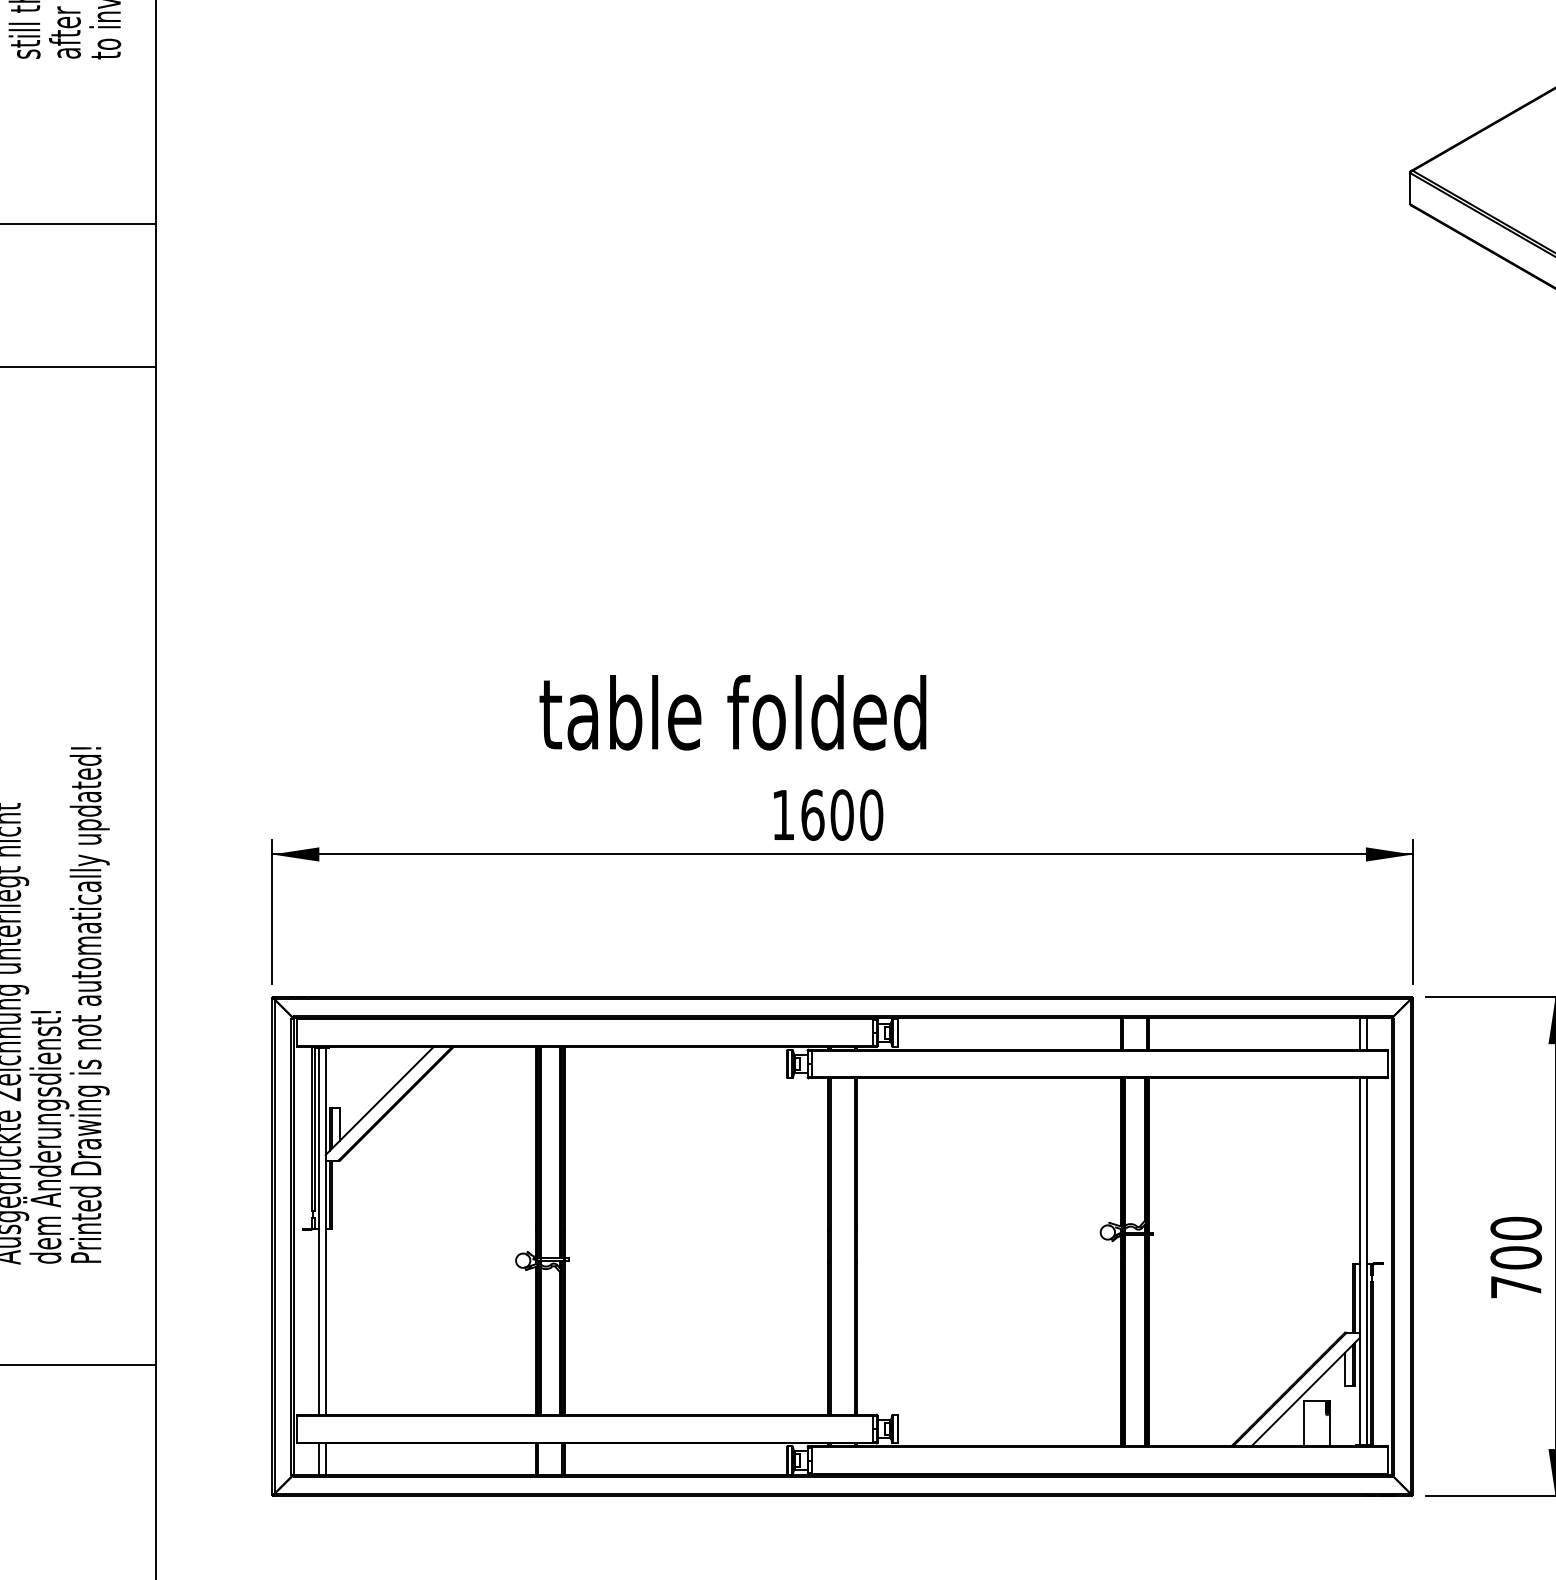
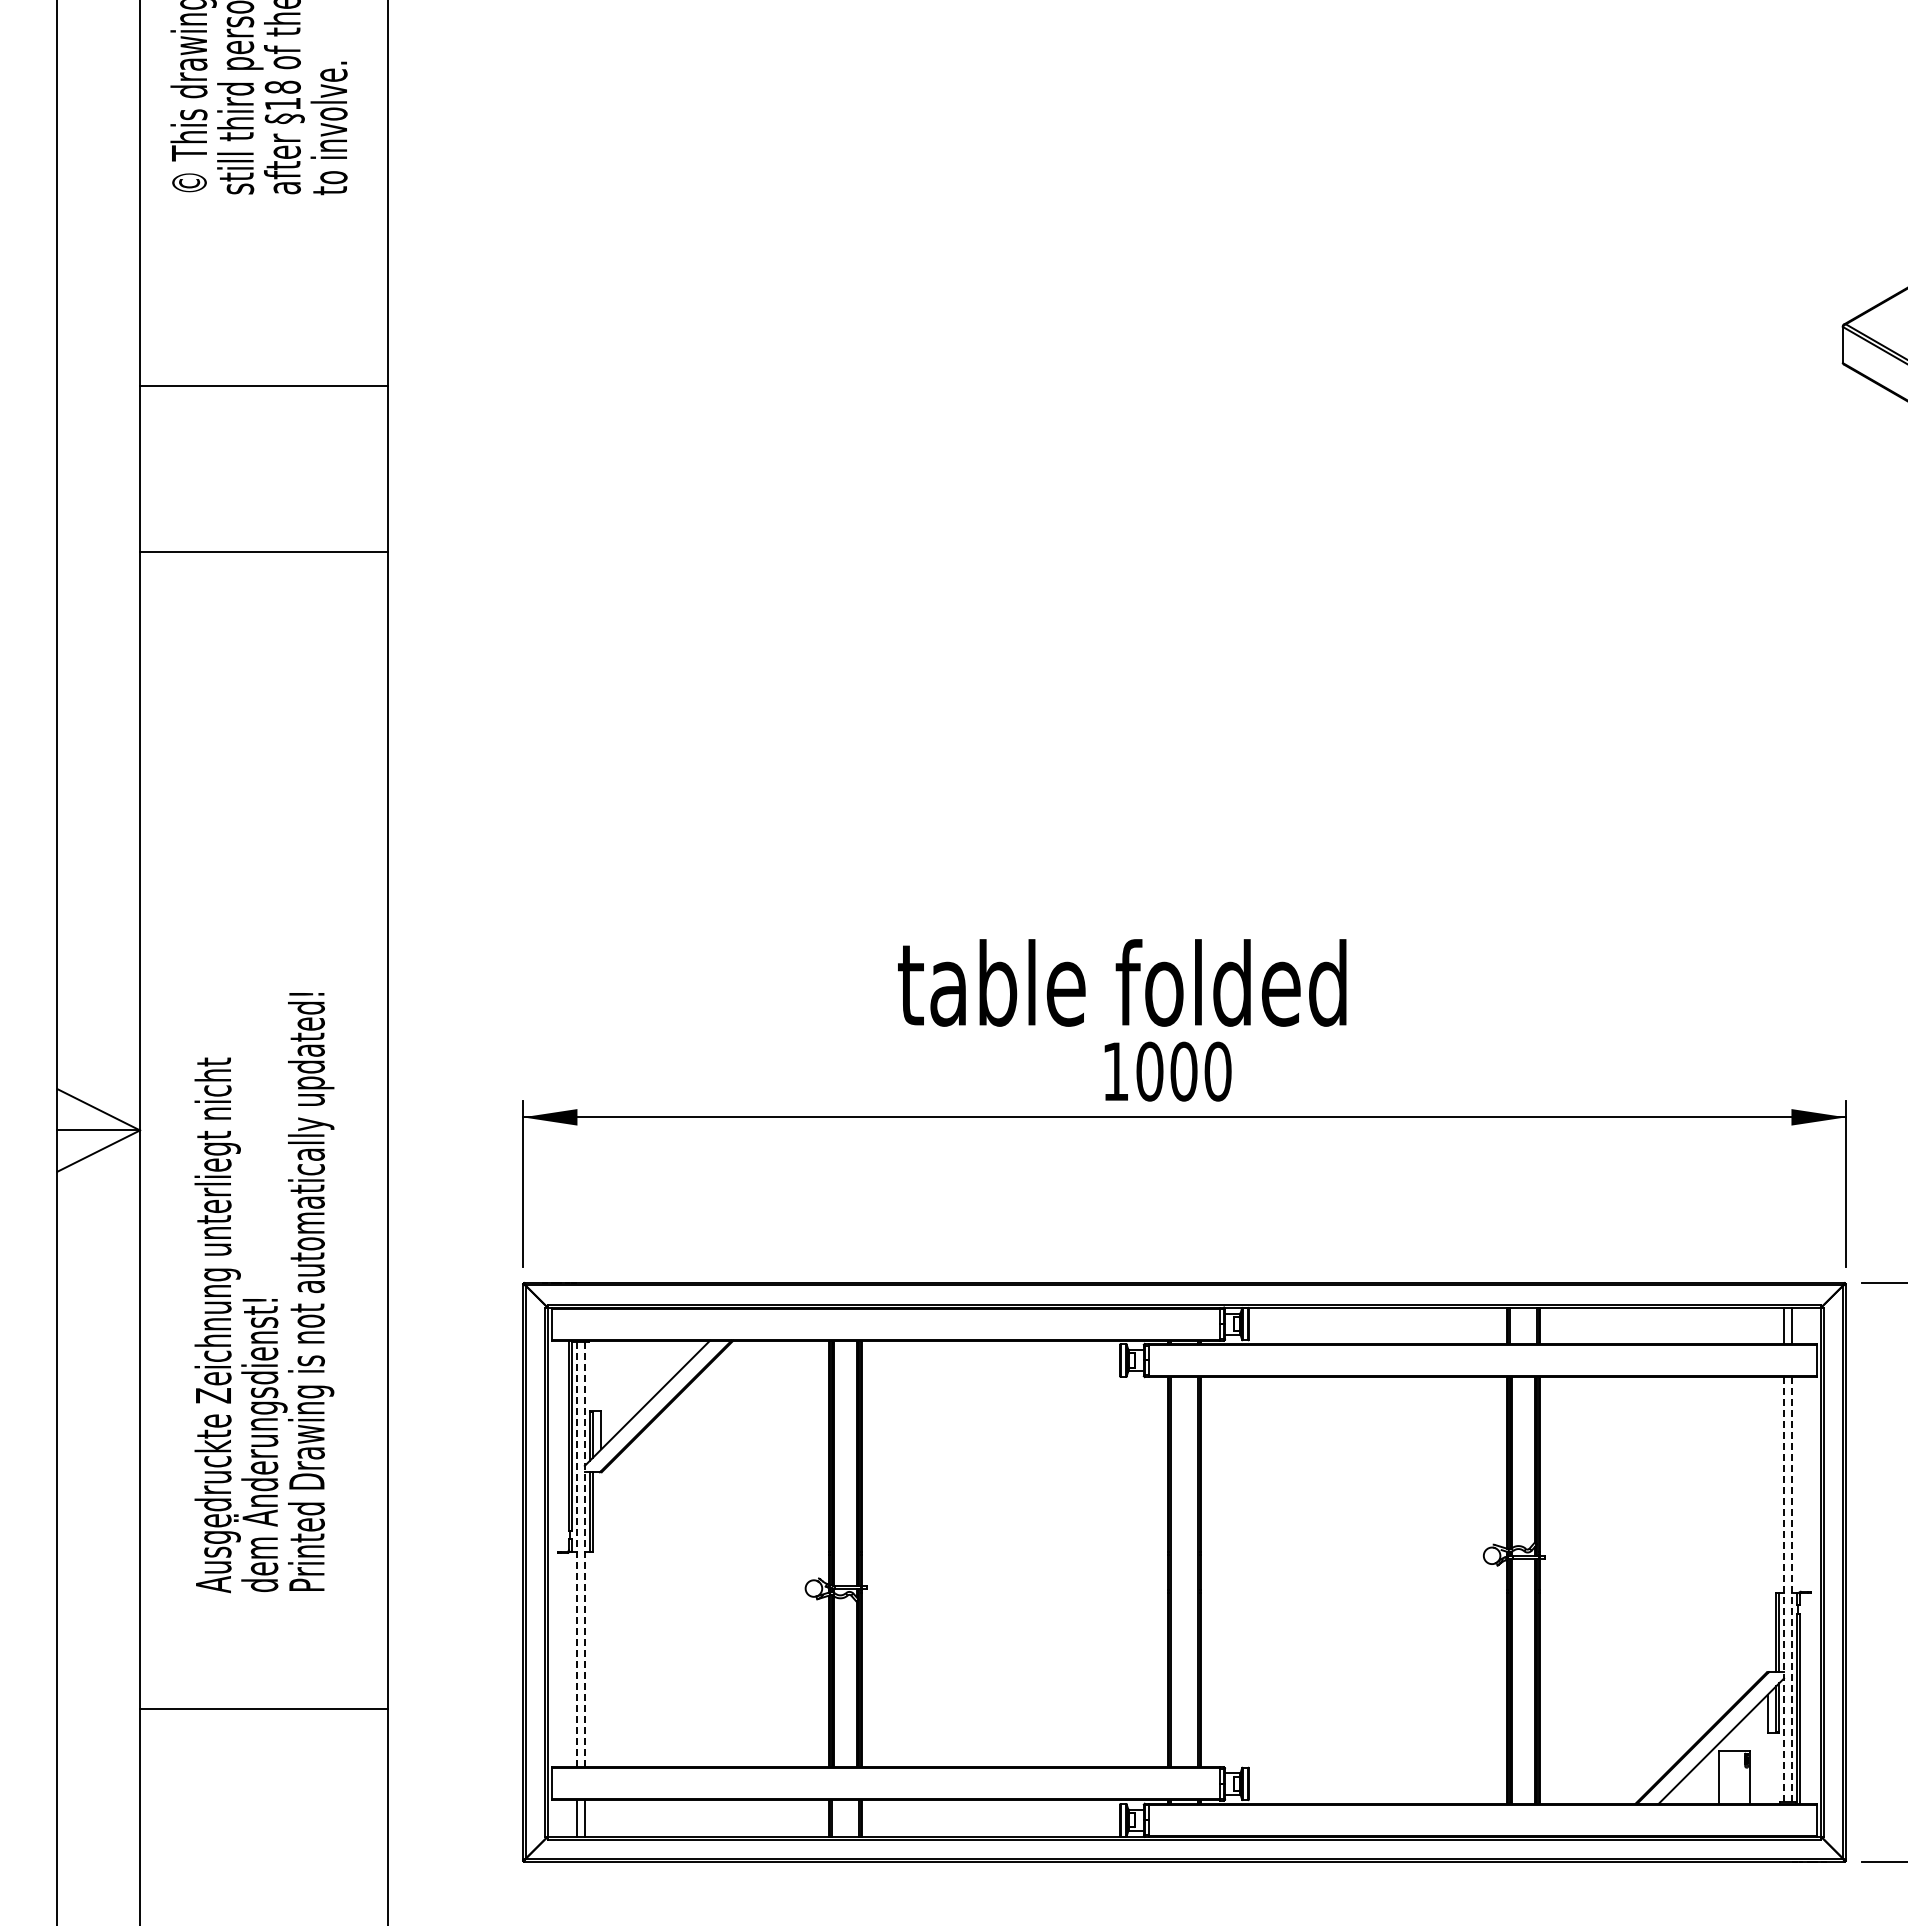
text: (733, 712) -> (1122, 982), moved
text: (812, 814) -> (1149, 1071), 1600 -> 1000
line: (318, 1231) -> (576, 1554), solid -> dashed
line: (325, 1231) -> (584, 1554), solid -> dashed
line: (1359, 1261) -> (1784, 1589), solid -> dashed
line: (1366, 1261) -> (1792, 1589), solid -> dashed

